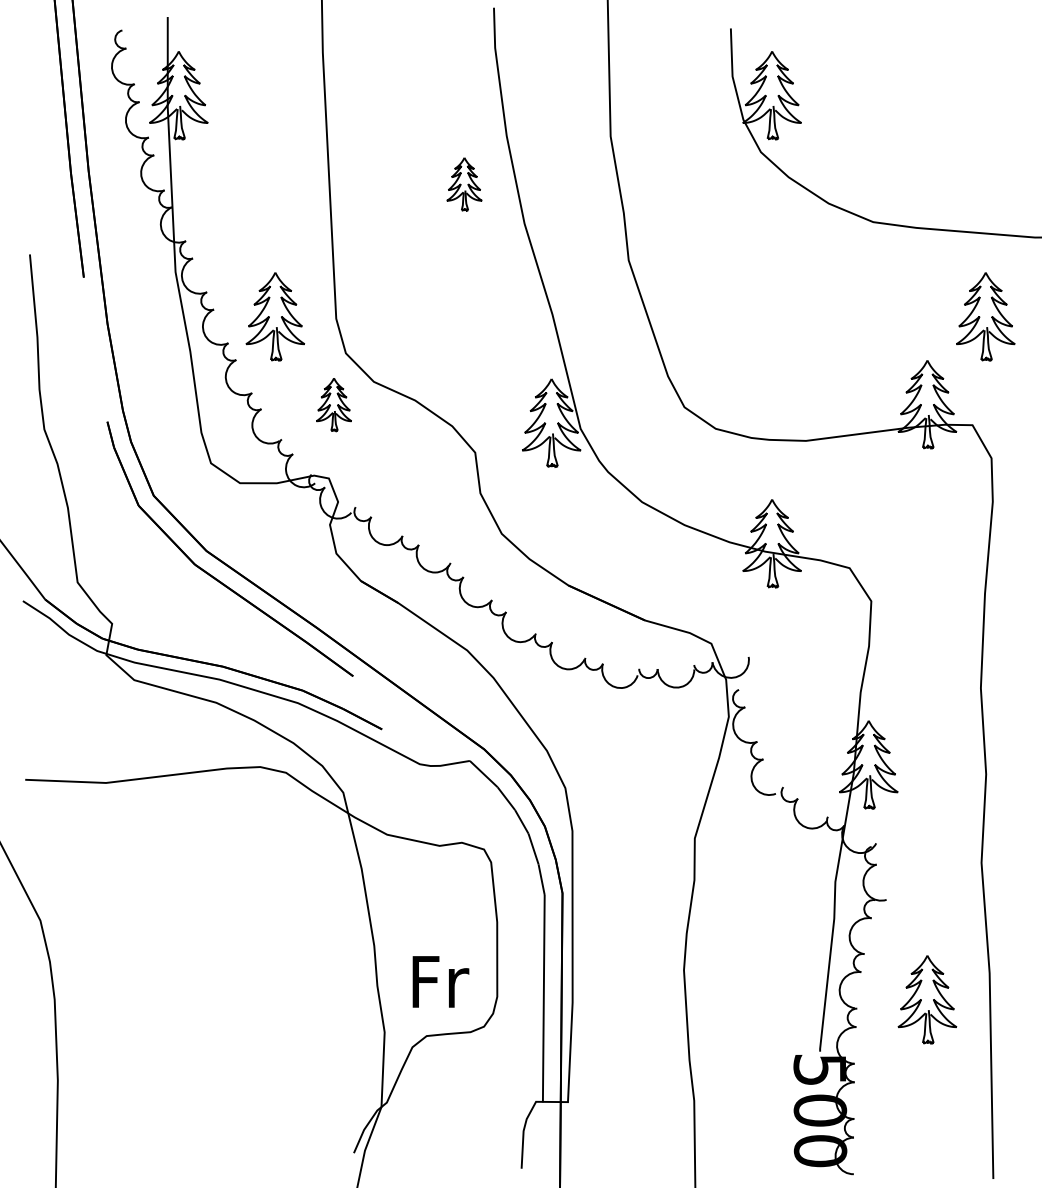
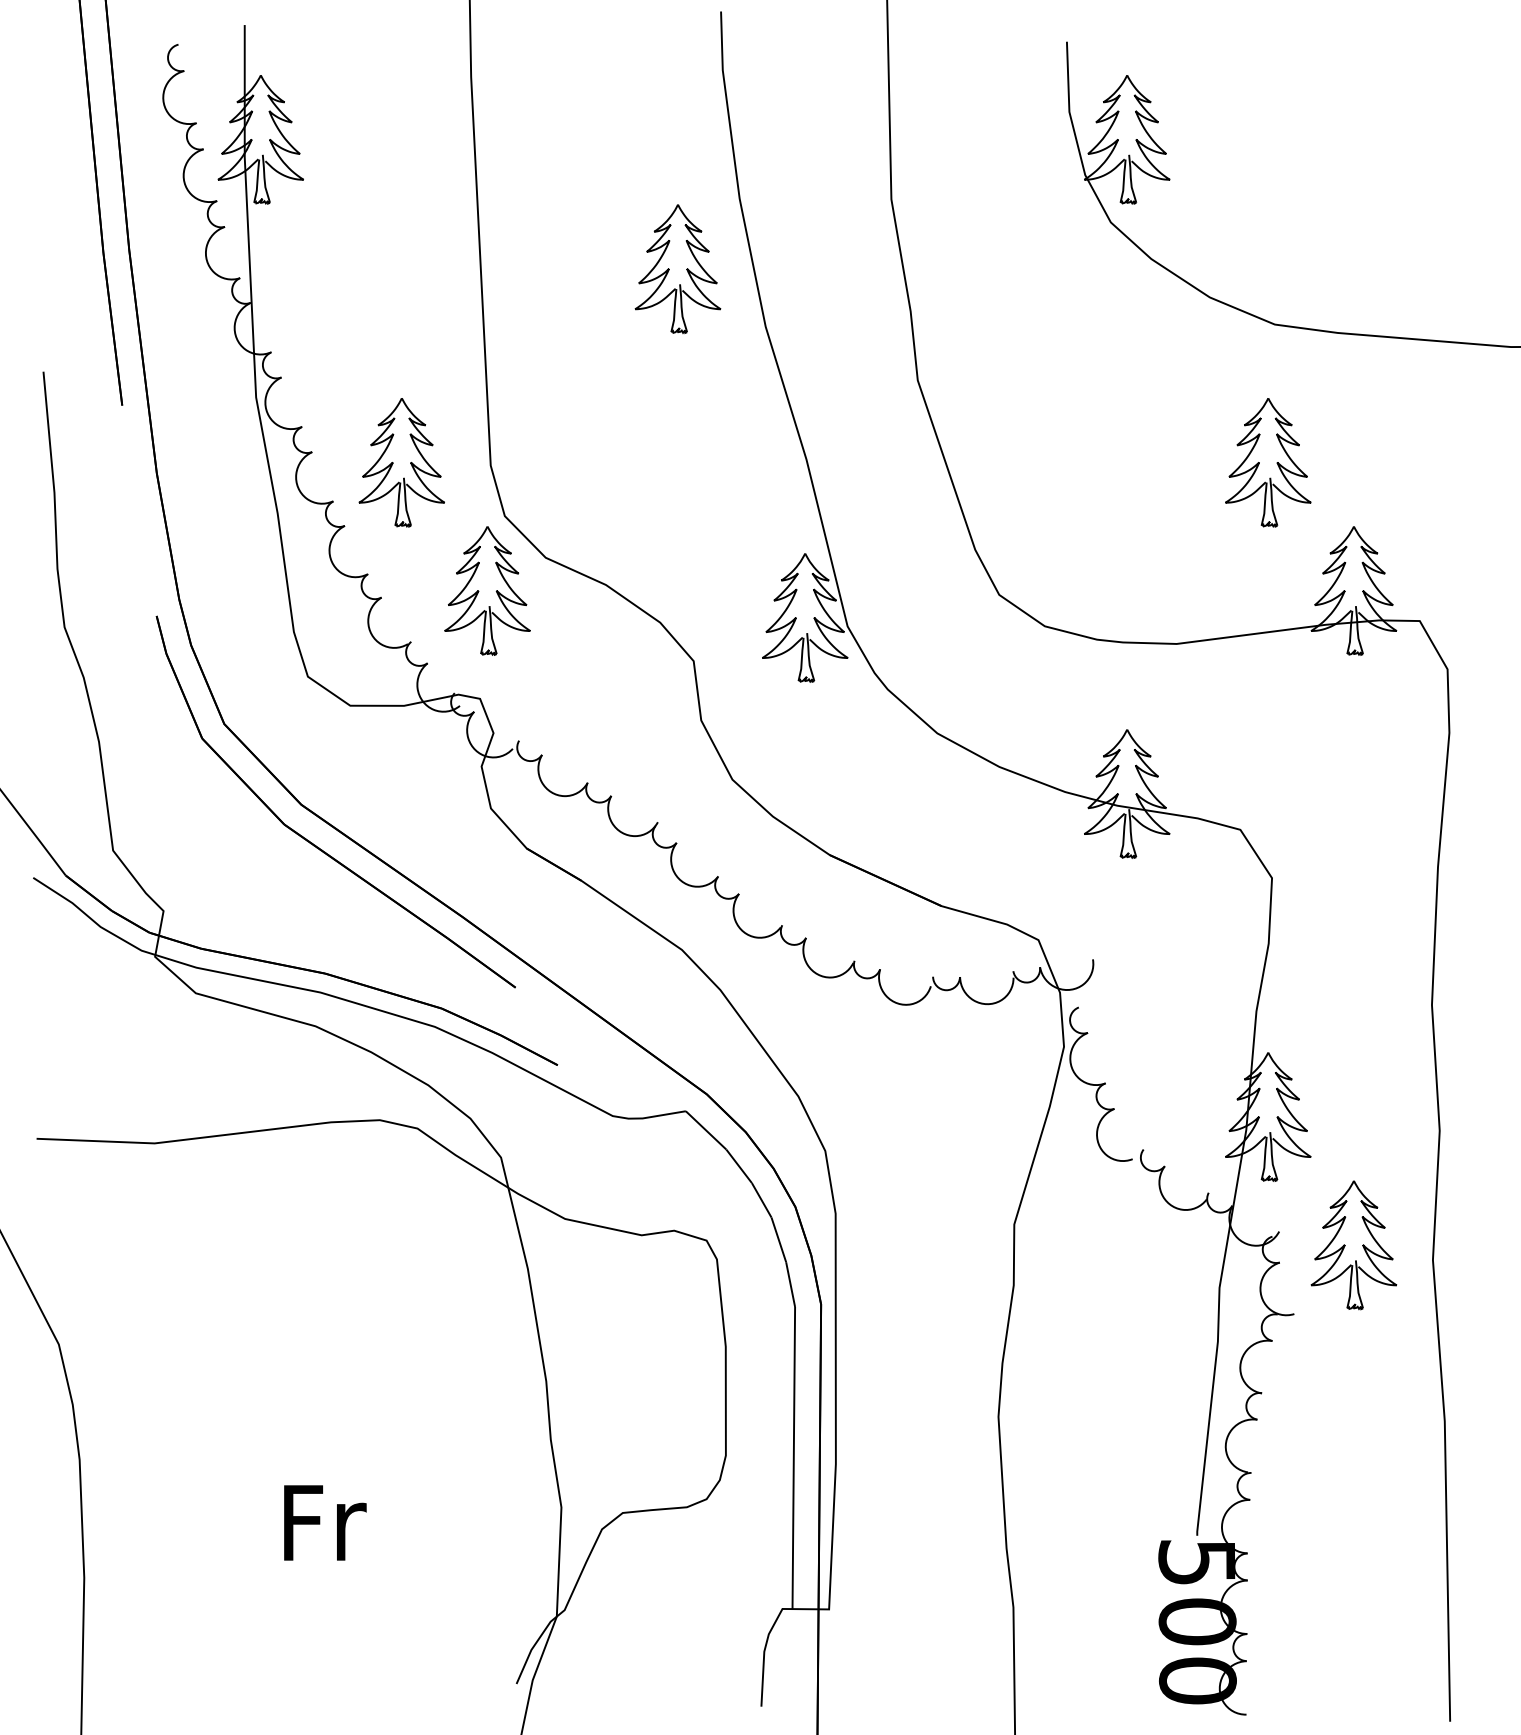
part: (464, 184) -> (678, 269), size x1.67
part: (985, 316) -> (1267, 462), moved
part: (333, 404) -> (486, 590), size x1.67
text: (440, 981) -> (324, 1522), moved
part: (927, 999) -> (1354, 1244), moved

